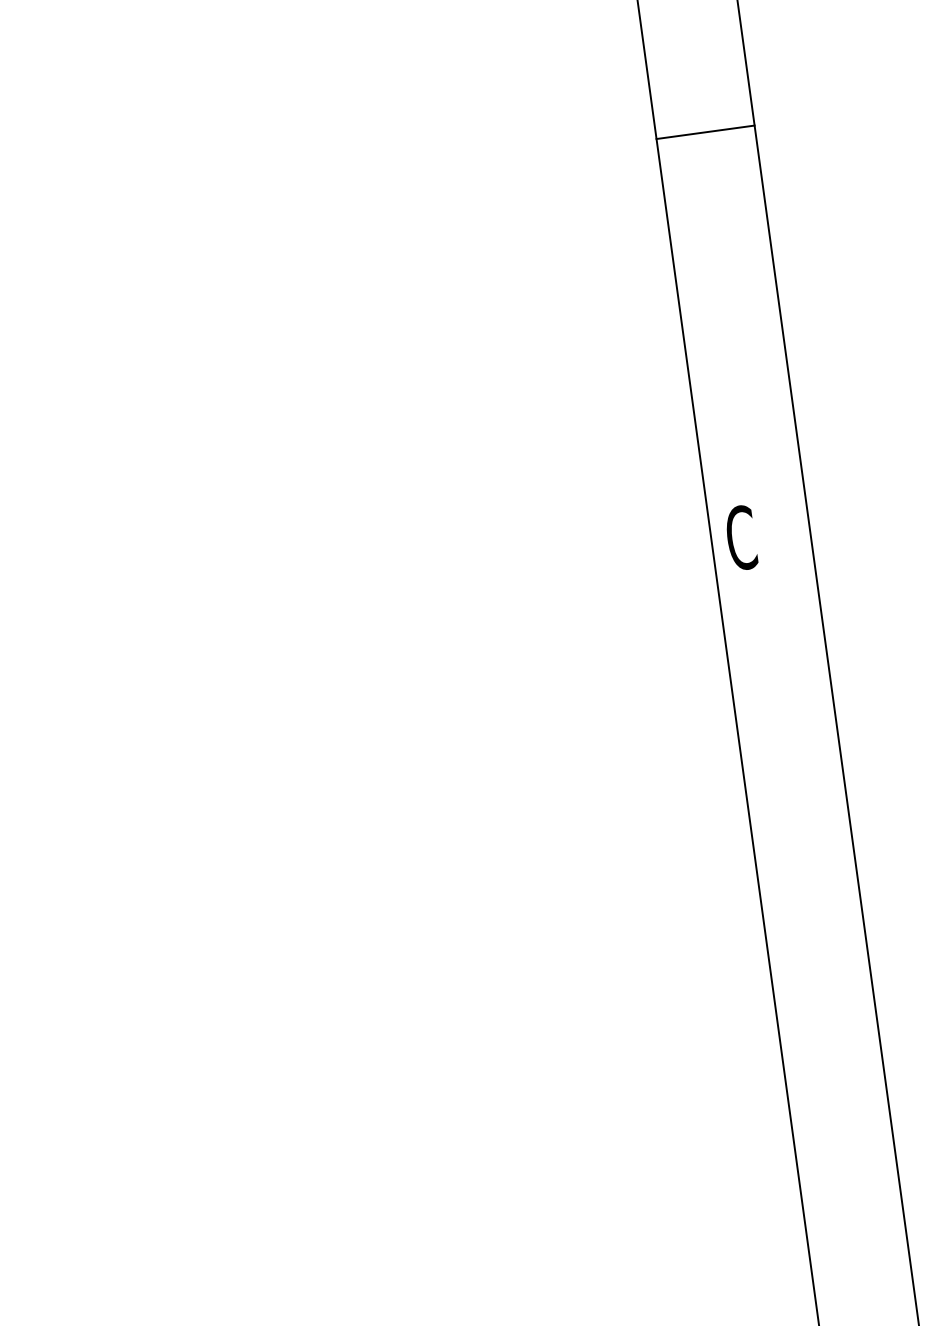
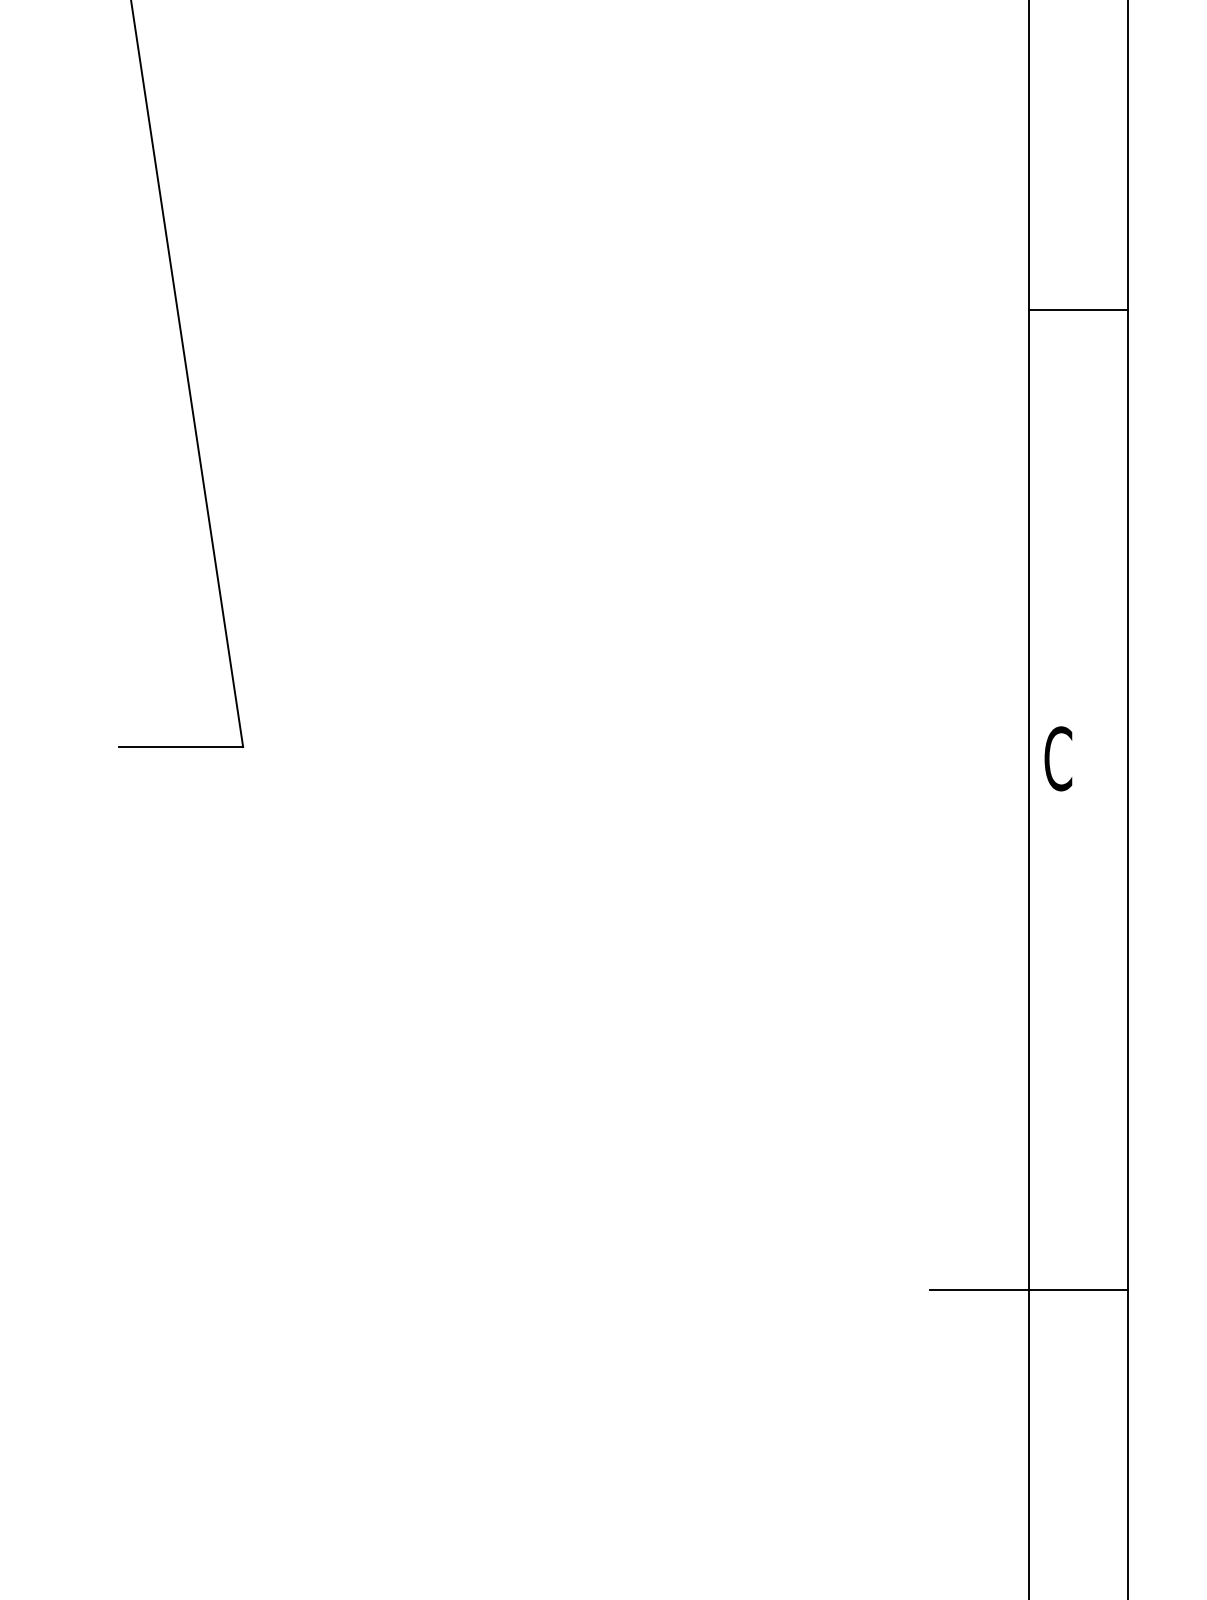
line: (705, 132) -> (1077, 310), moved
line: (783, 1067) -> (1028, 1289), added

